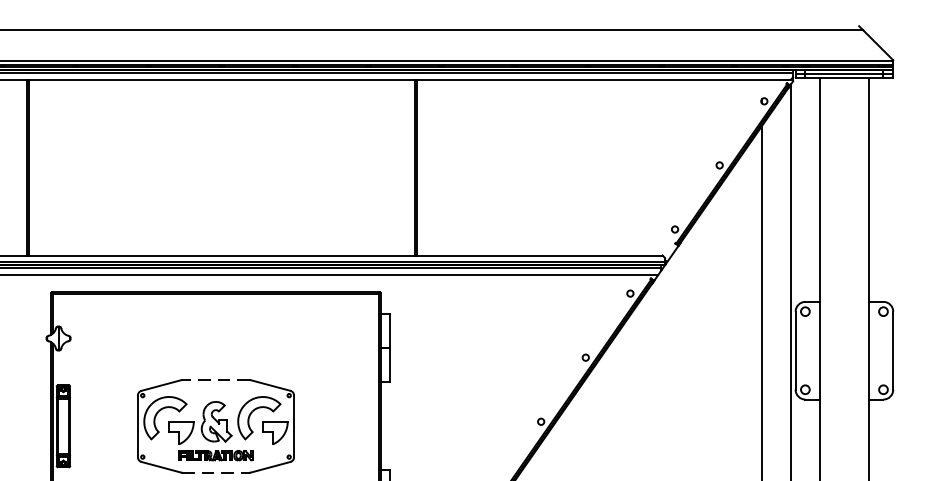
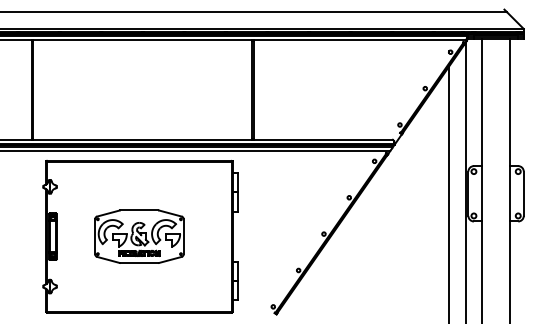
line: (214, 380) -> (138, 210), dashed -> solid
line: (216, 473) -> (139, 263), dashed -> solid

